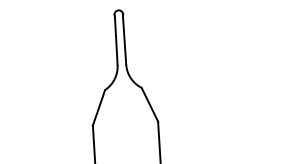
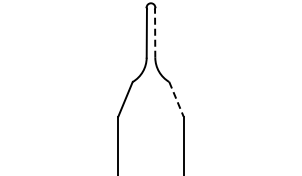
line: (124, 40) -> (155, 33), solid -> dashed
line: (149, 104) -> (176, 99), solid -> dashed

